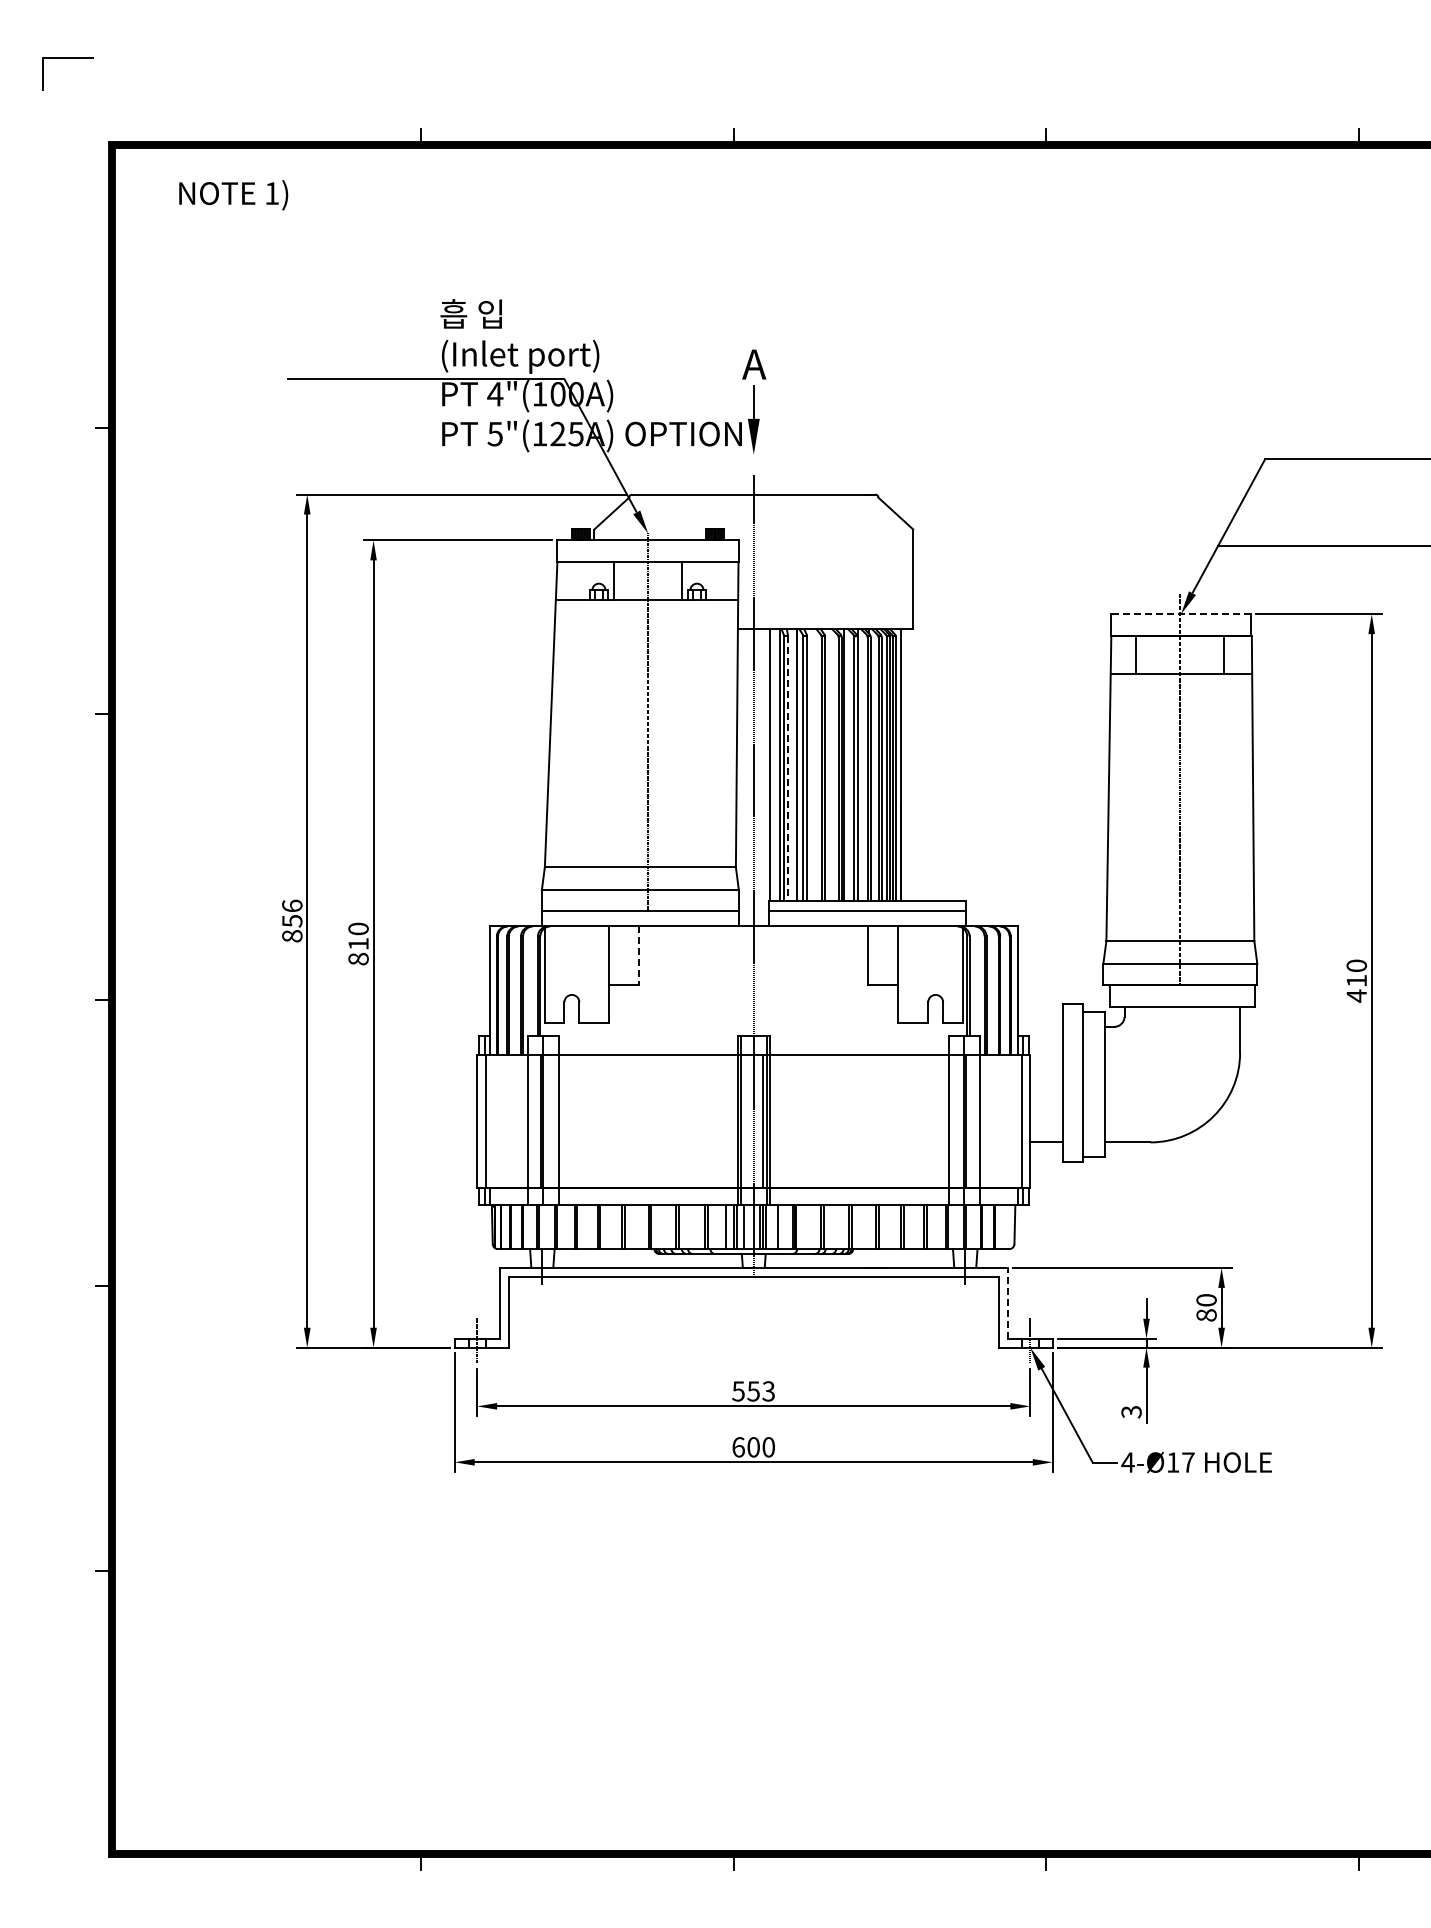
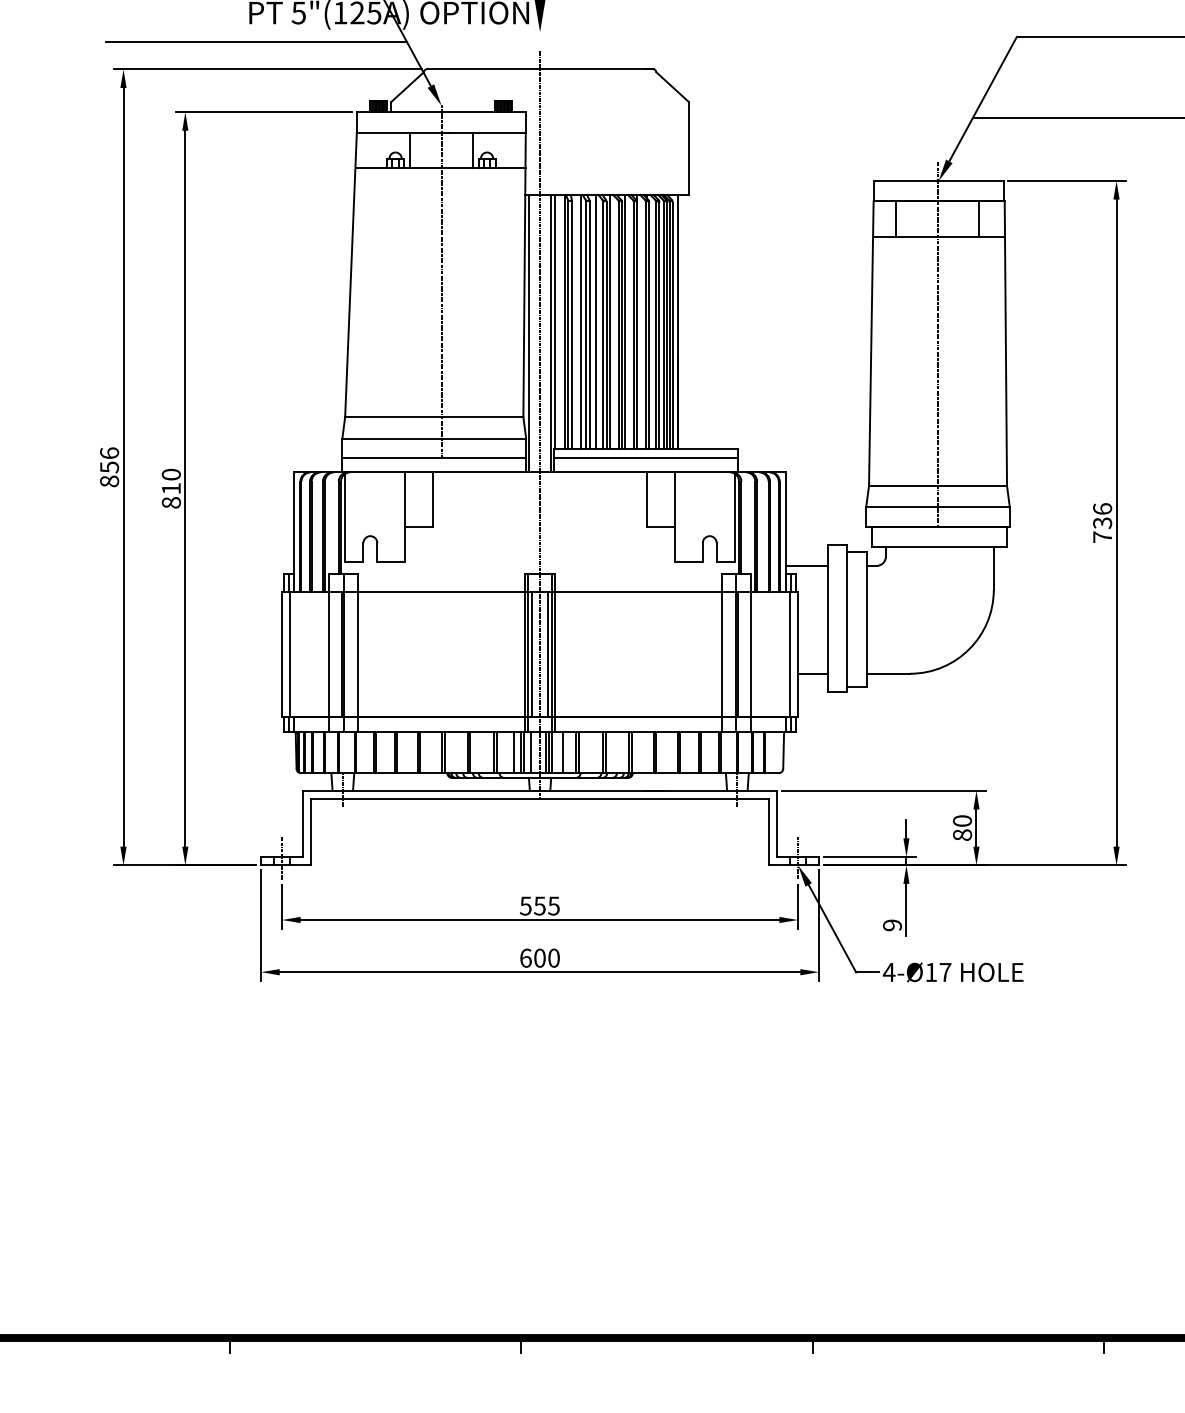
line: (449, 465) -> (256, 42), added
line: (1181, 614) -> (939, 181), dashed -> solid
line: (813, 765) -> (595, 322), added
line: (828, 765) -> (609, 322), added
line: (788, 768) -> (572, 324), dashed -> solid
line: (742, 777) -> (529, 333), added
line: (765, 777) -> (550, 333), added
line: (639, 956) -> (433, 500), dashed -> solid
text: (1356, 980) -> (1102, 522), 410 -> 736
line: (1039, 1026) -> (806, 565), added
line: (744, 1121) -> (531, 654), added
line: (1007, 1302) -> (776, 823), dashed -> solid
text: (768, 1390) -> (553, 905), 553 -> 555
text: (1131, 1412) -> (892, 925), 3 -> 9

